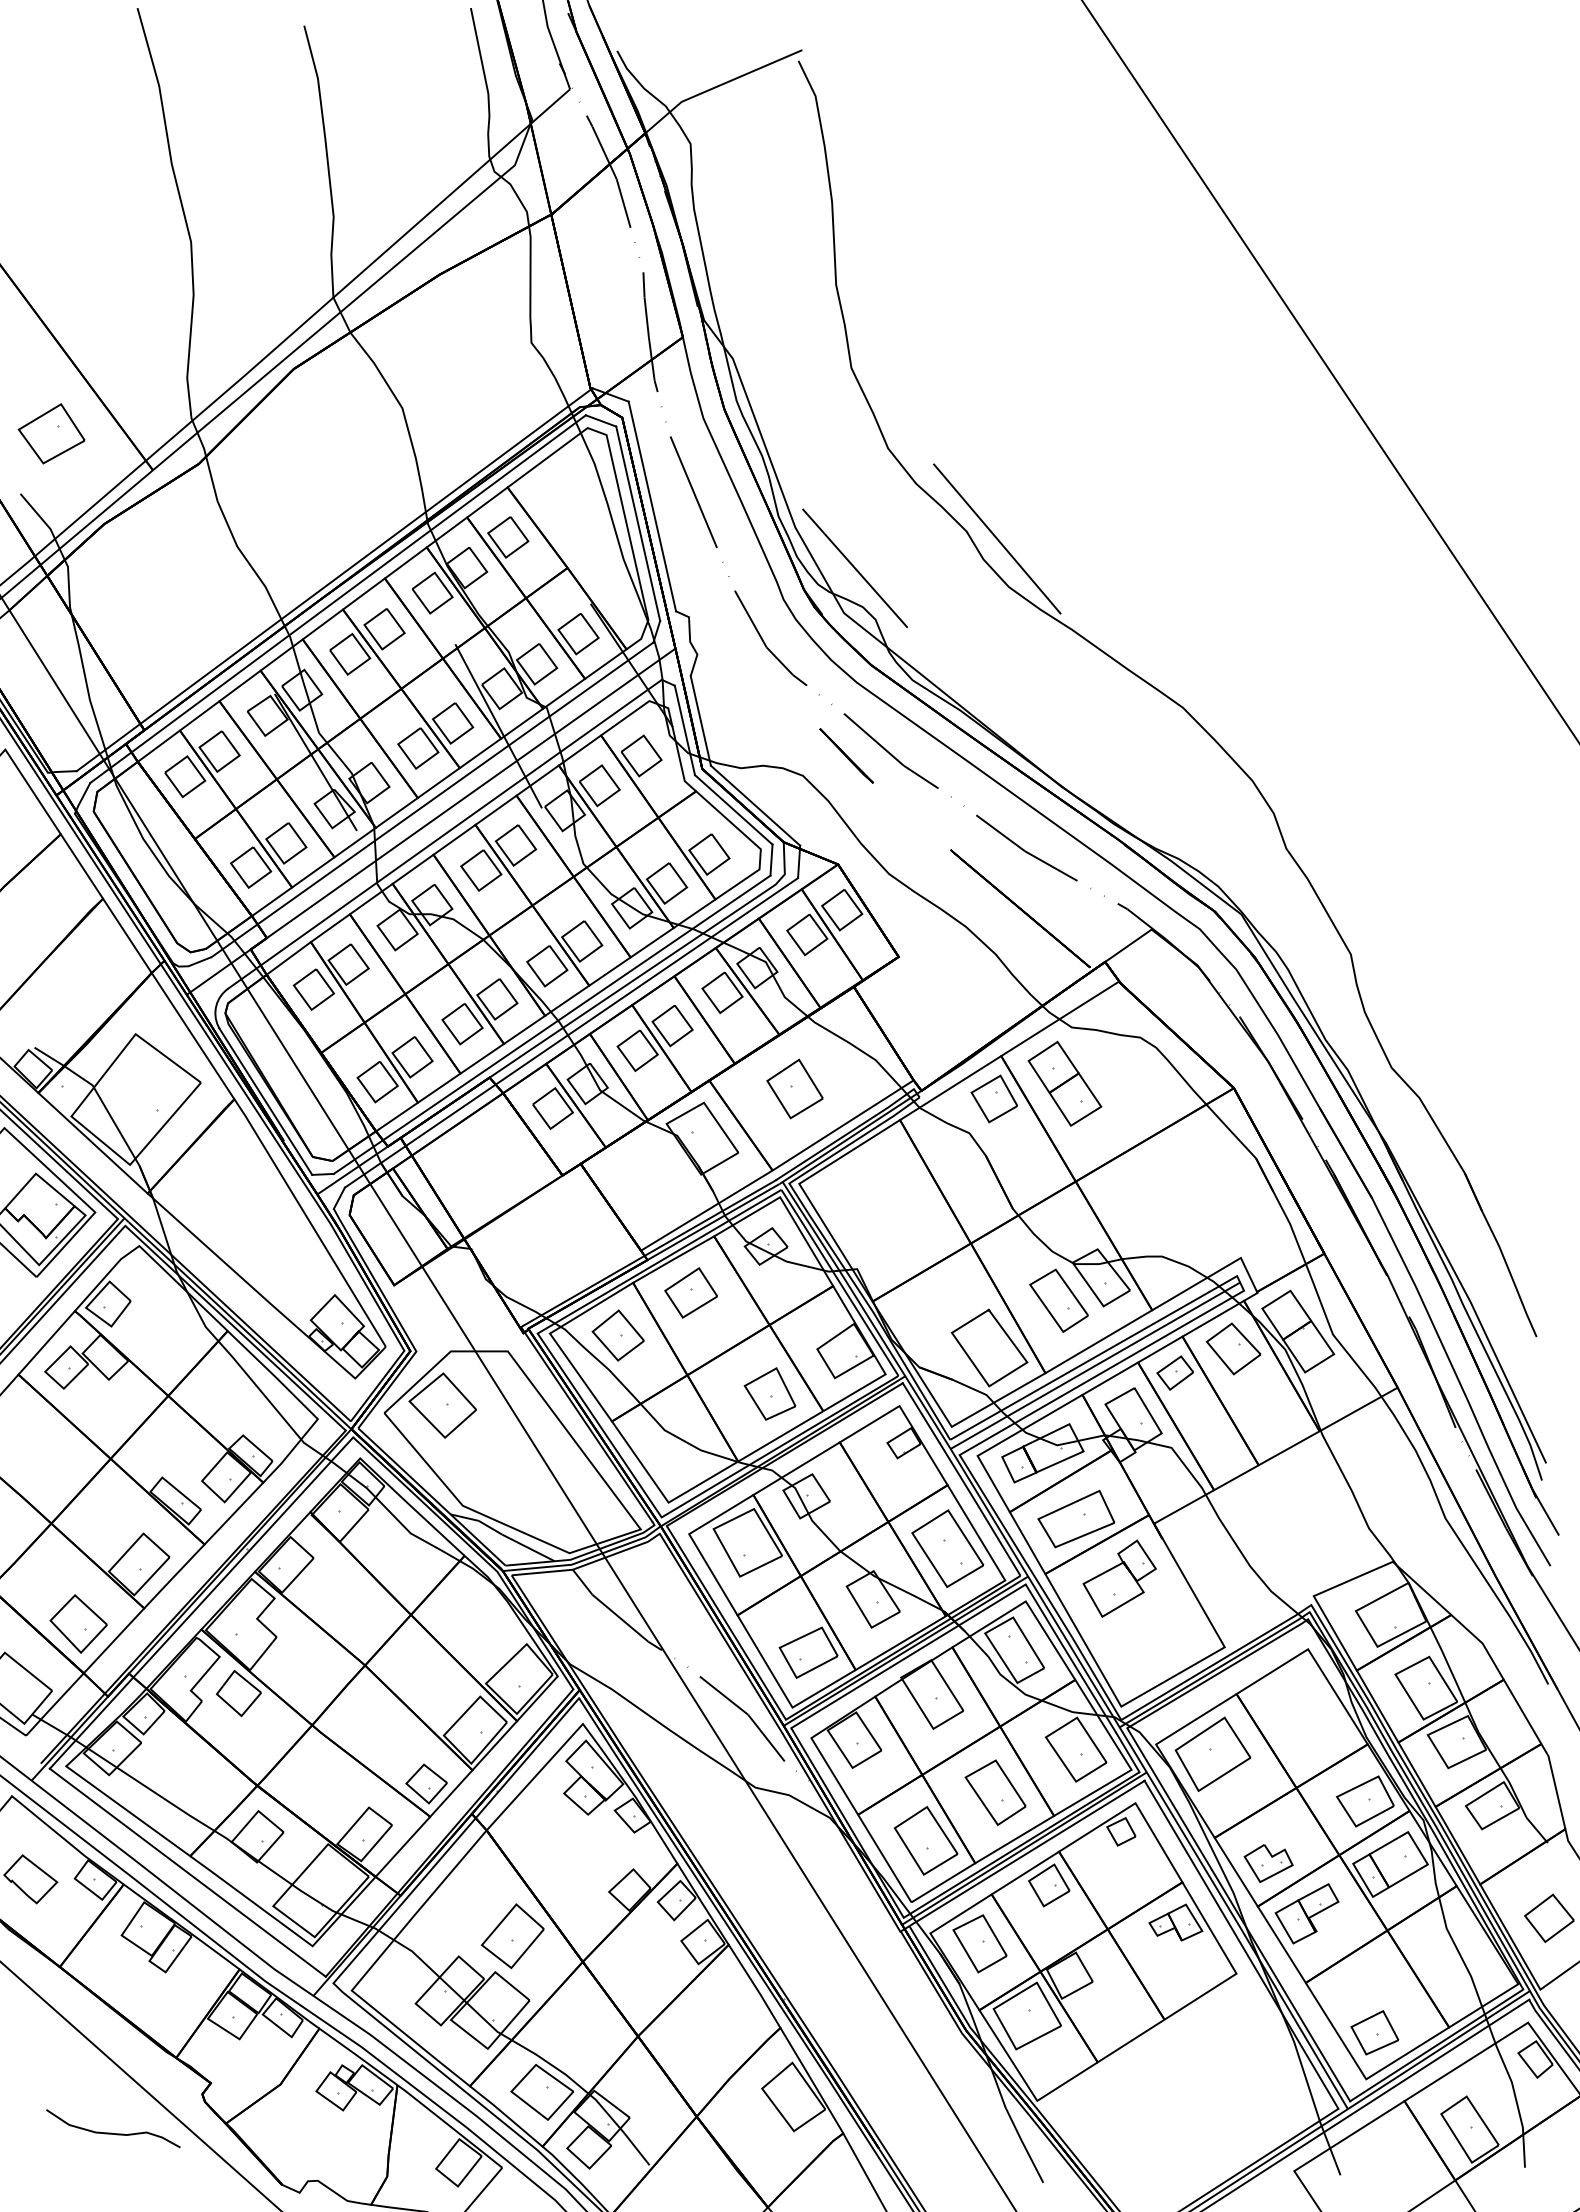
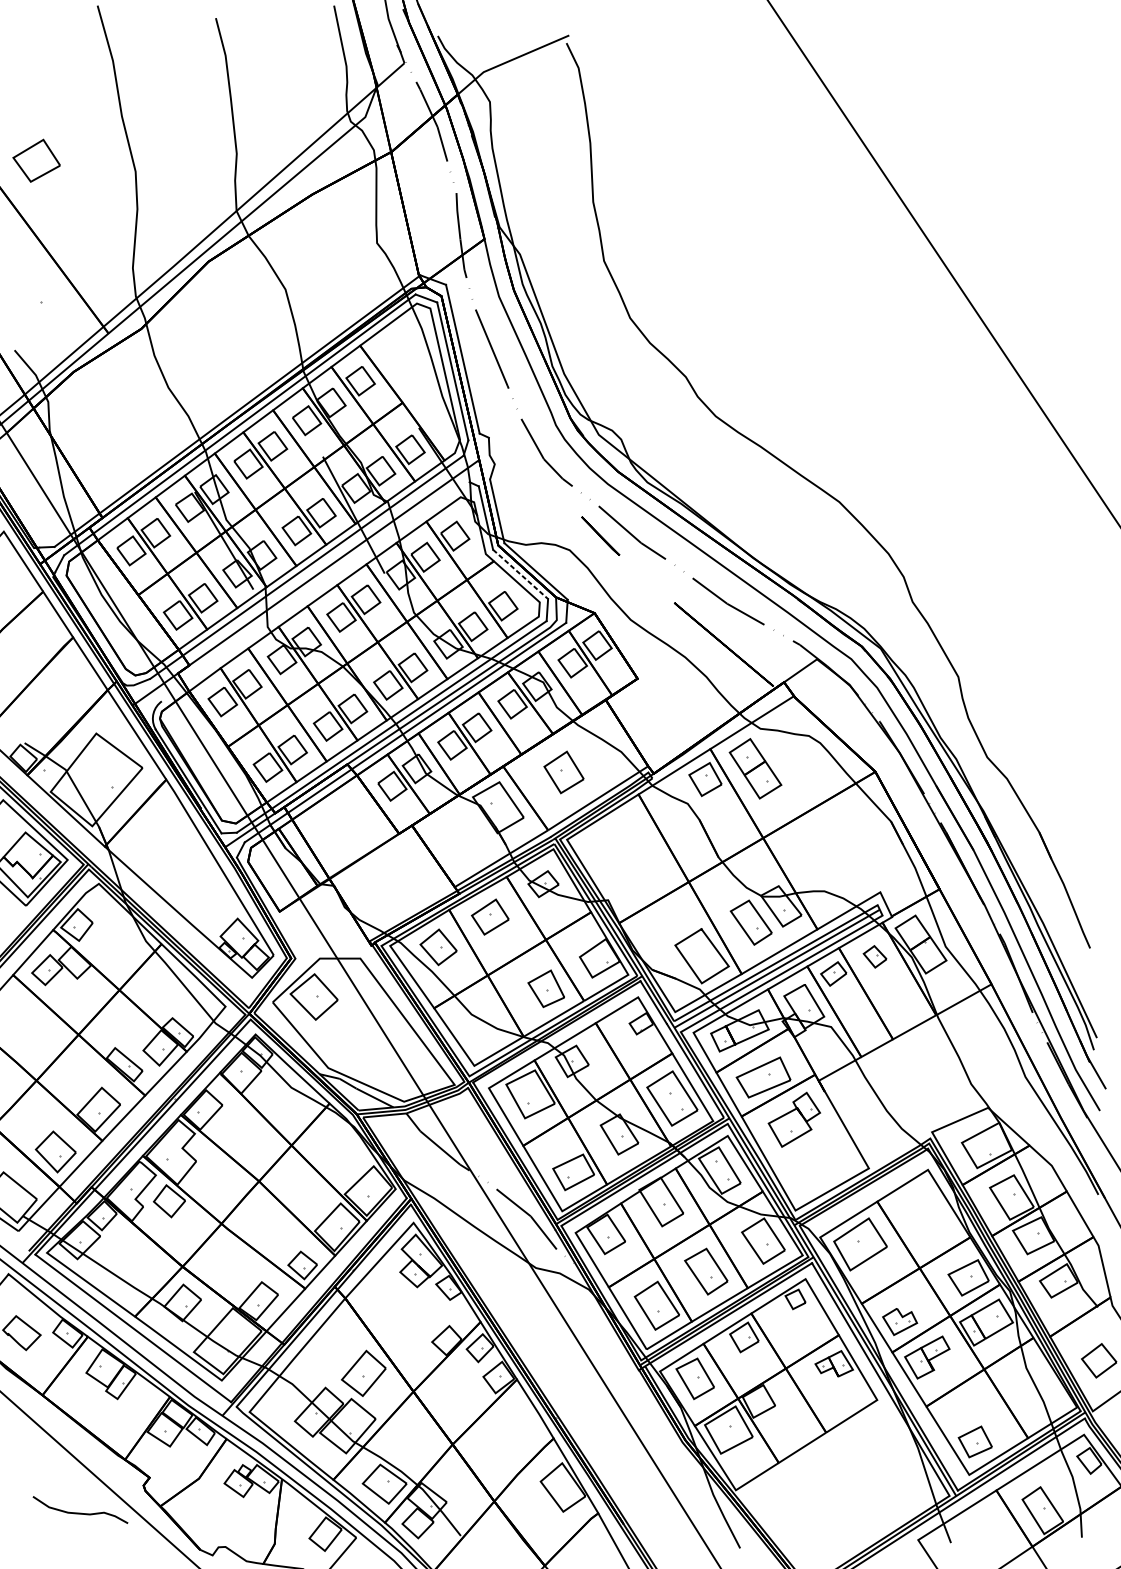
part: (51, 433) -> (36, 160), moved
line: (997, 538) -> (707, 381), removed
line: (855, 568) -> (606, 403), removed
line: (734, 810) -> (521, 574), solid -> dashed
line: (444, 833) -> (315, 591), removed
part: (1233, 1348) -> (875, 956), size x0.6

